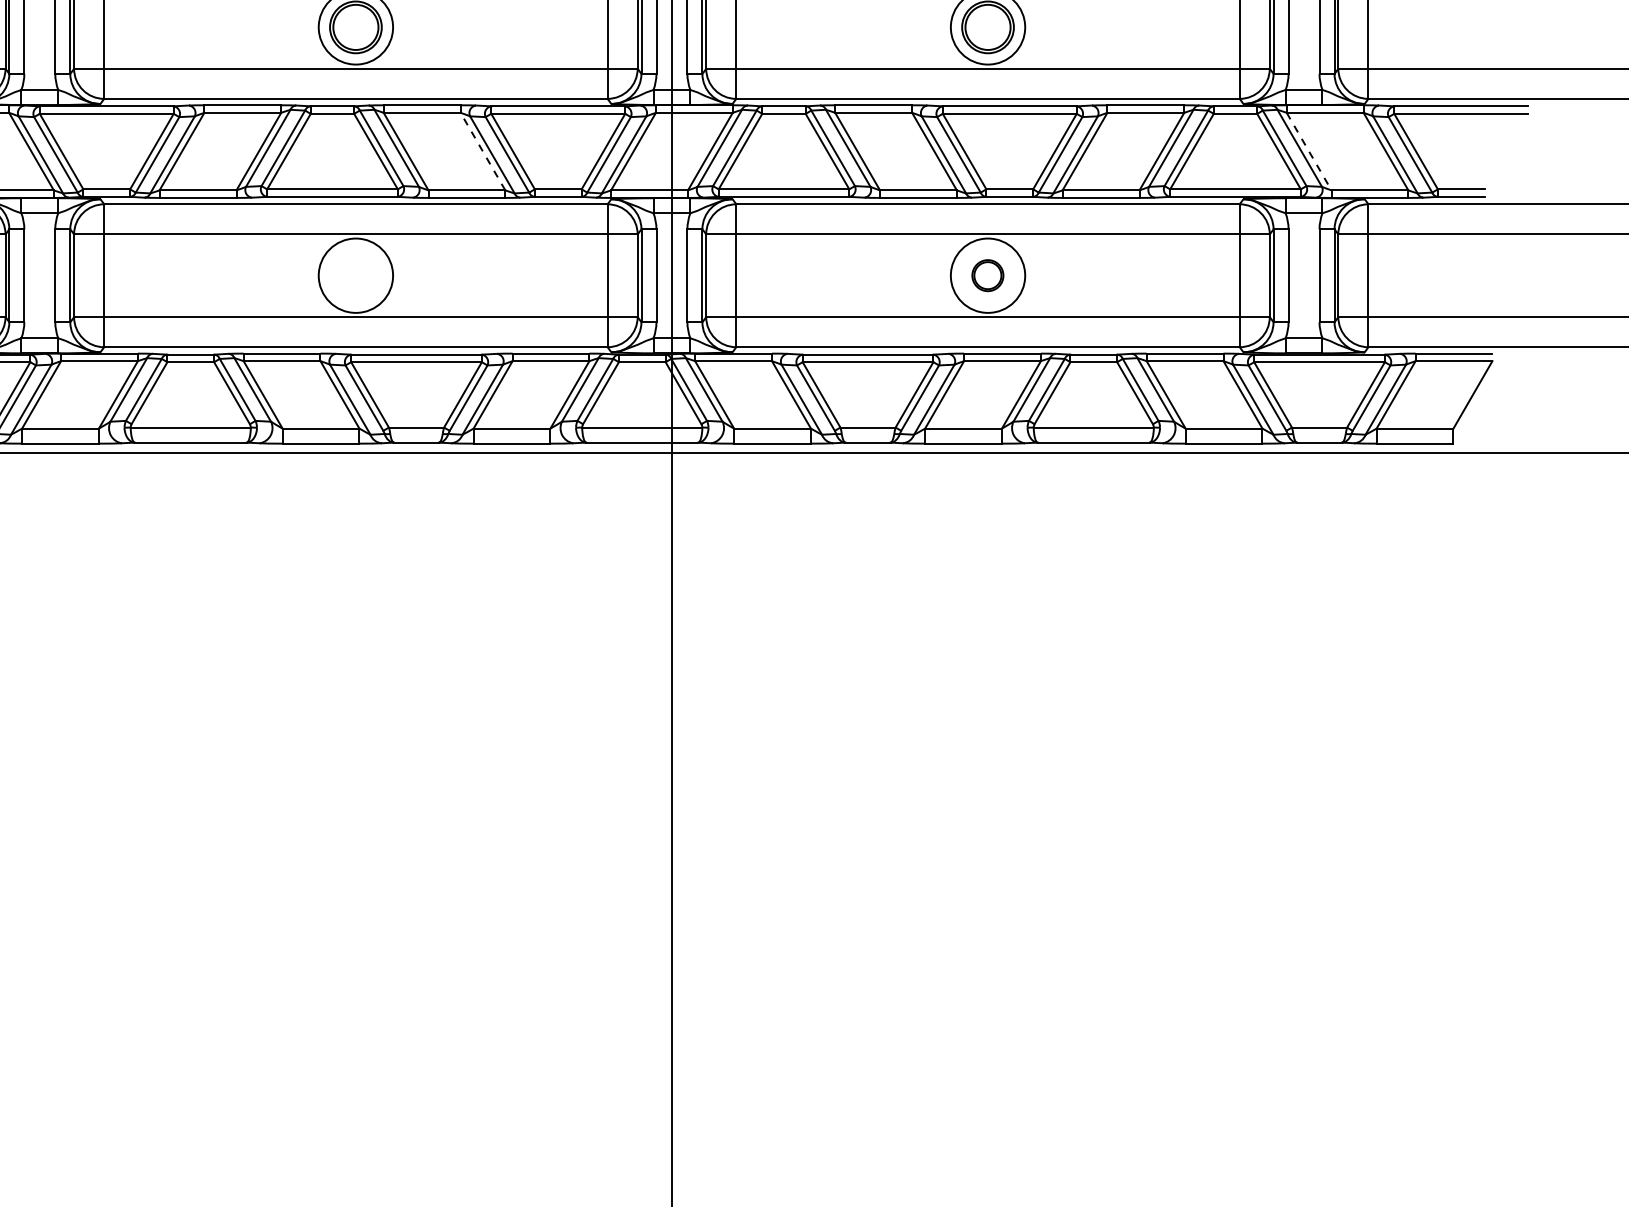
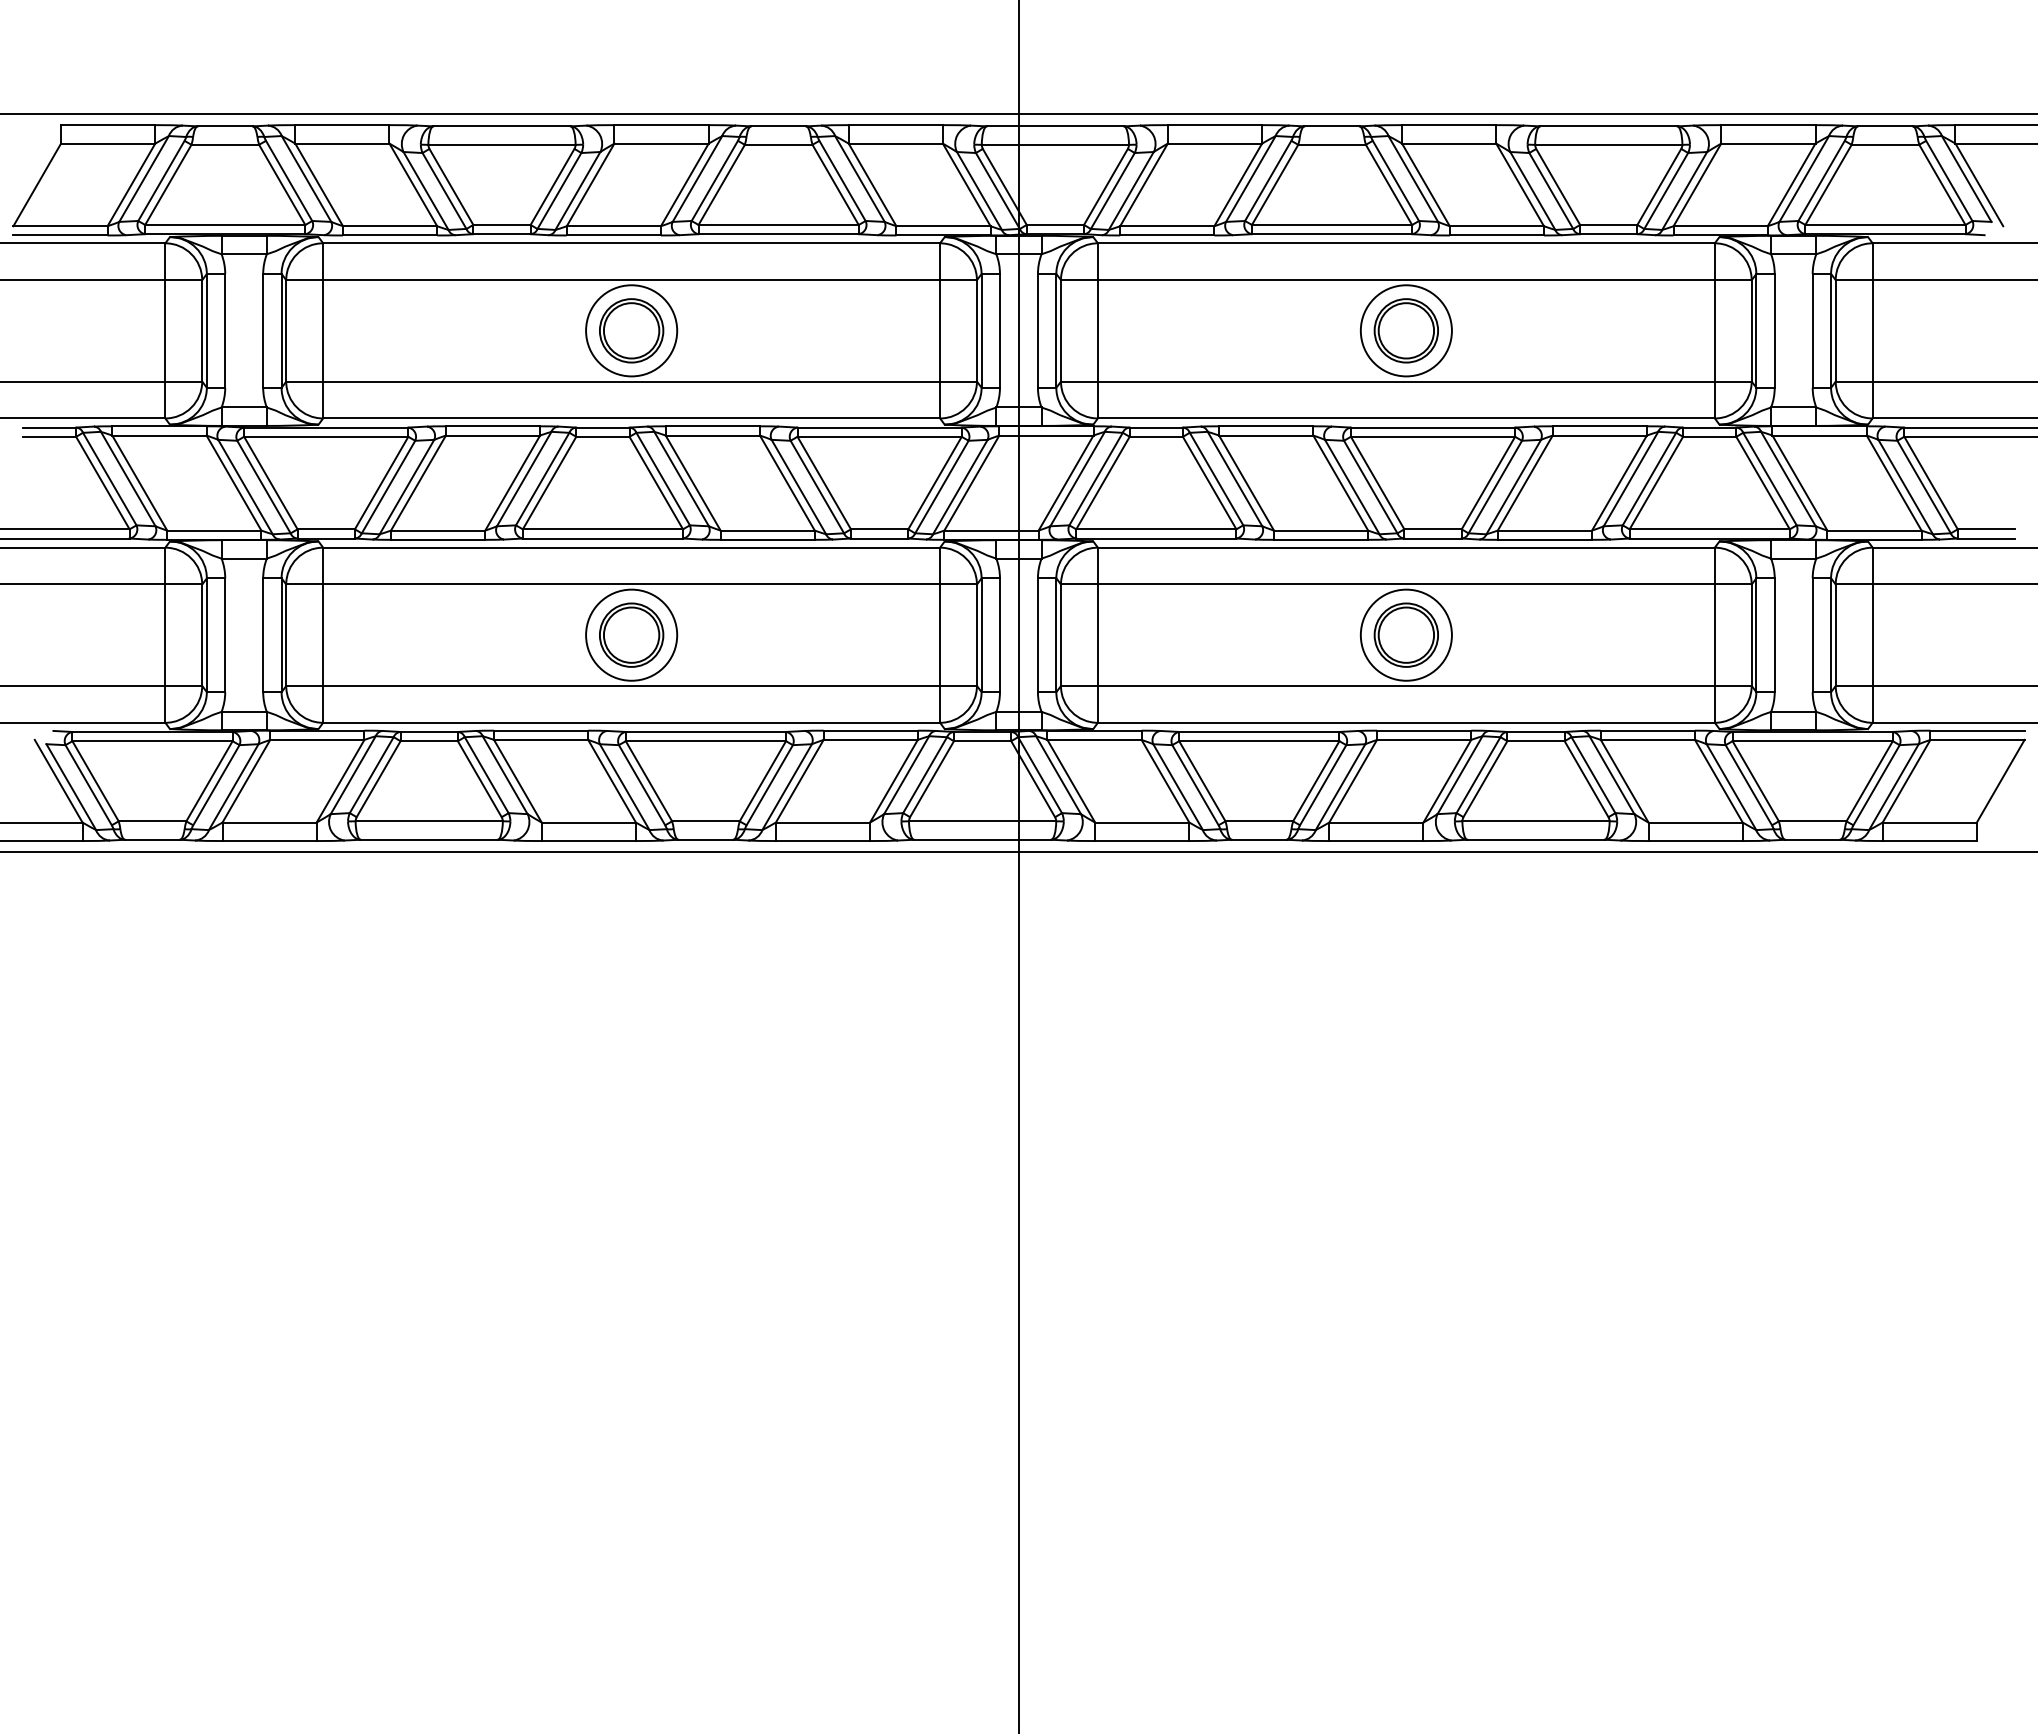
line: (483, 151) -> (787, 483), dashed -> solid
line: (1308, 151) -> (1799, 483), dashed -> solid
part: (355, 275) -> (631, 634), added
part: (987, 275) -> (1405, 634), size x1.67

